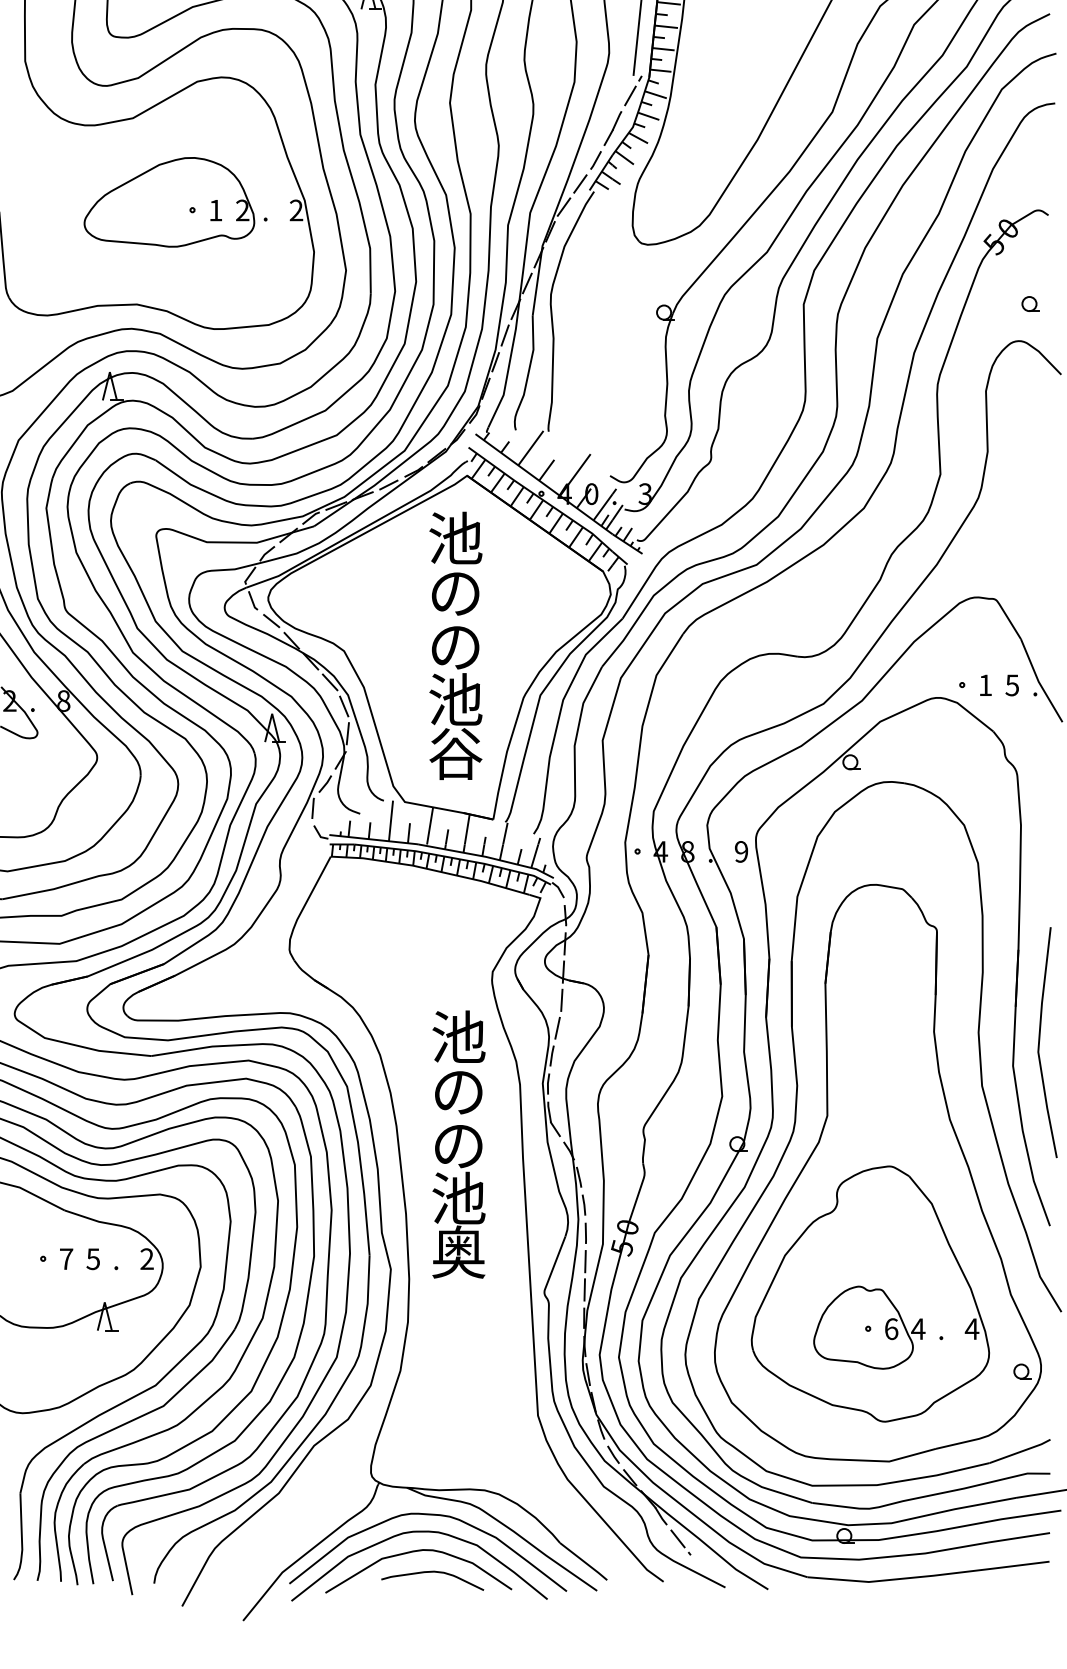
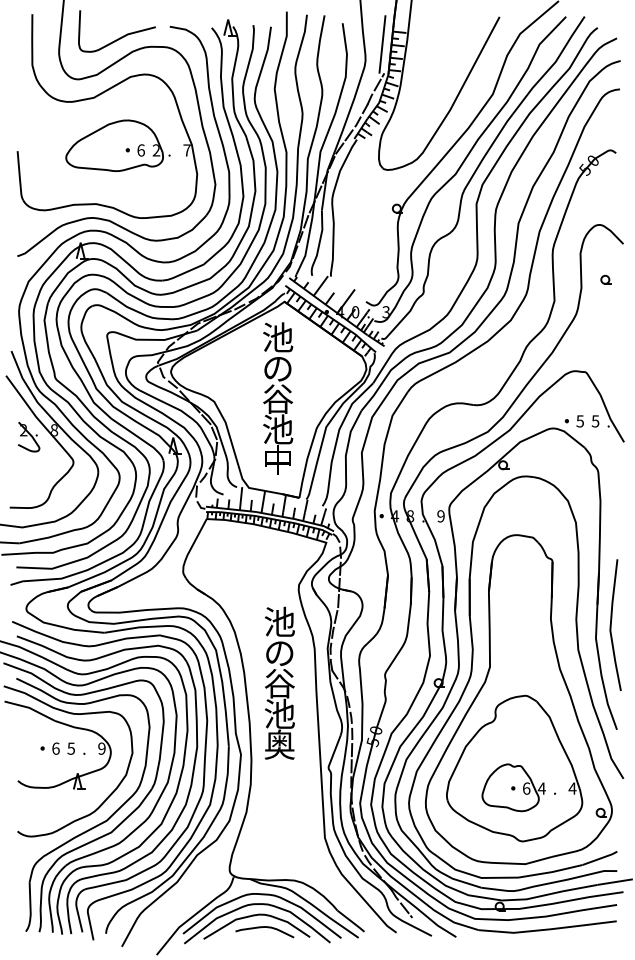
text: (214, 210) -> (140, 150), 1 -> 6
text: (295, 210) -> (186, 150), 2 -> 7
part: (1029, 303) -> (605, 279), moved
text: (456, 645) -> (278, 398), の -> 谷
text: (984, 685) -> (579, 421), 1 -> 5
text: (456, 753) -> (278, 460), 谷 -> 中
text: (458, 1144) -> (279, 683), の -> 谷
text: (65, 1258) -> (55, 748), 7 -> 6
text: (146, 1258) -> (101, 748), 2 -> 9

